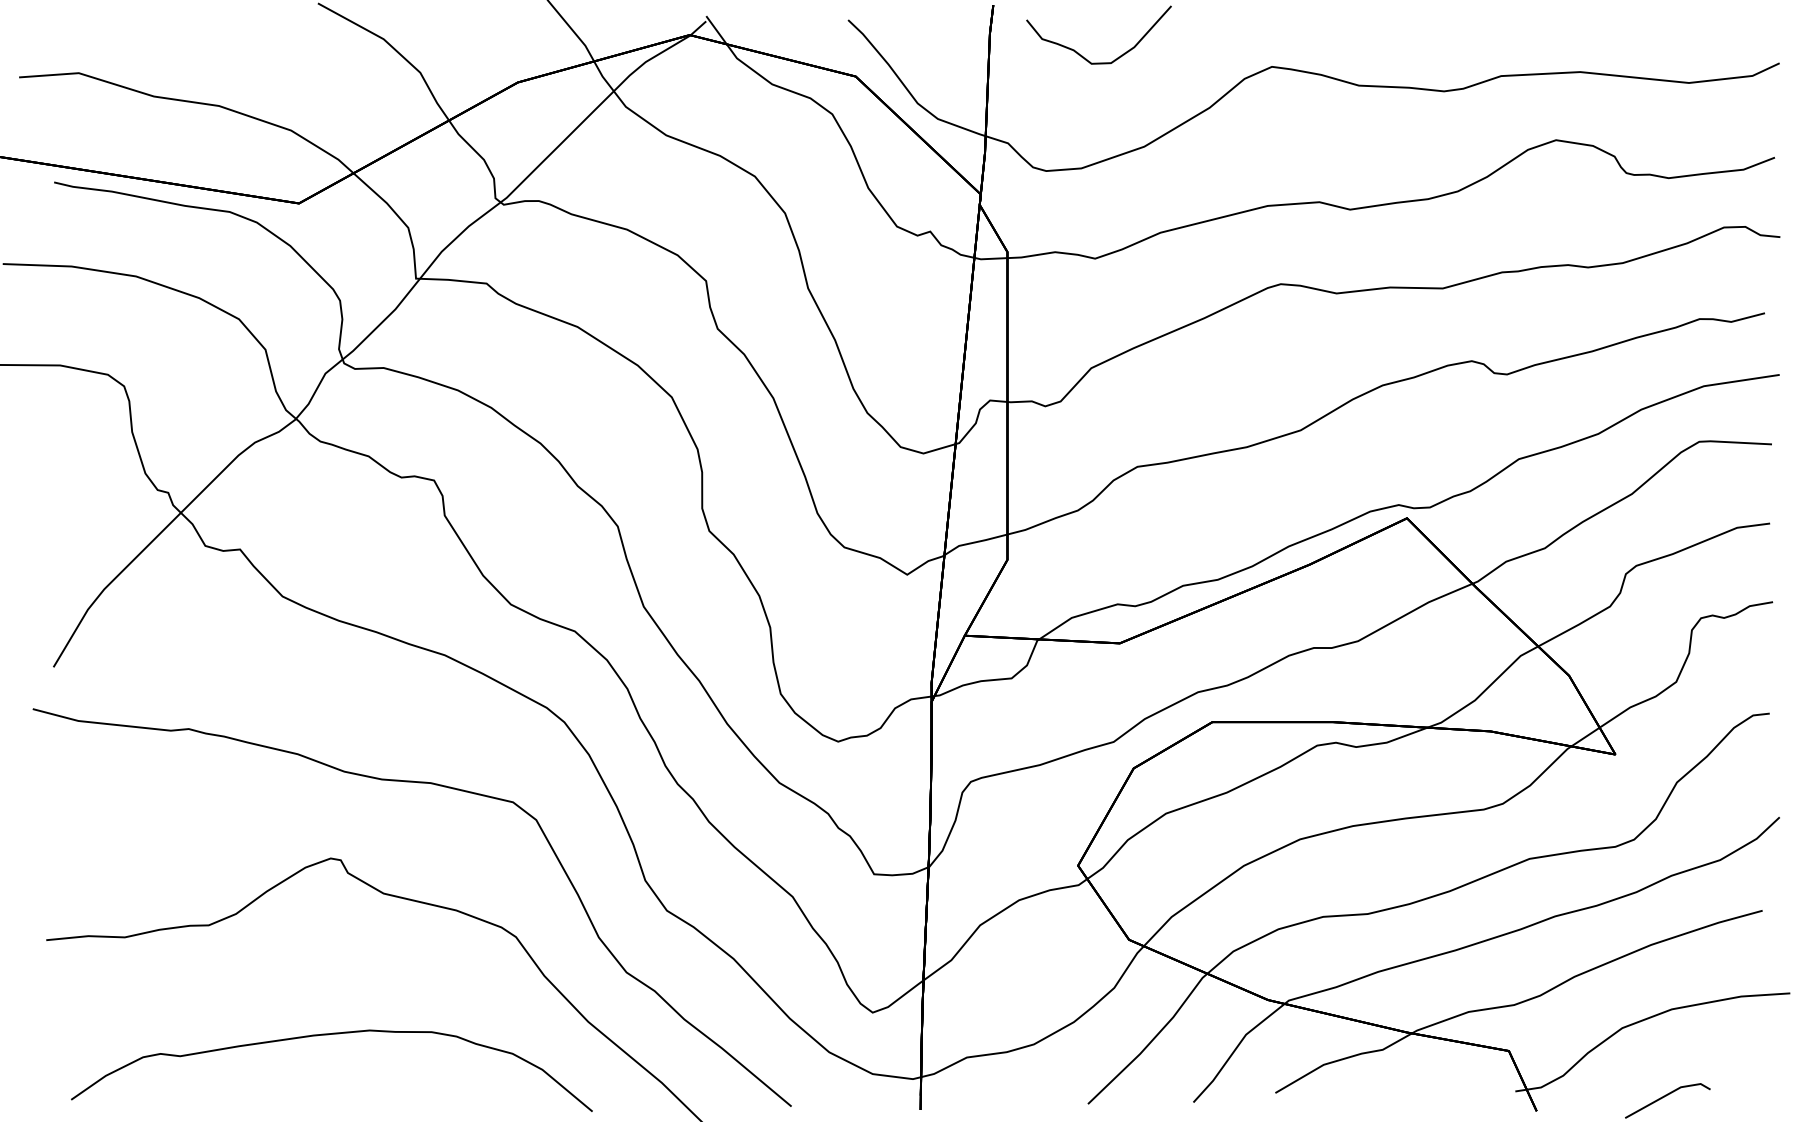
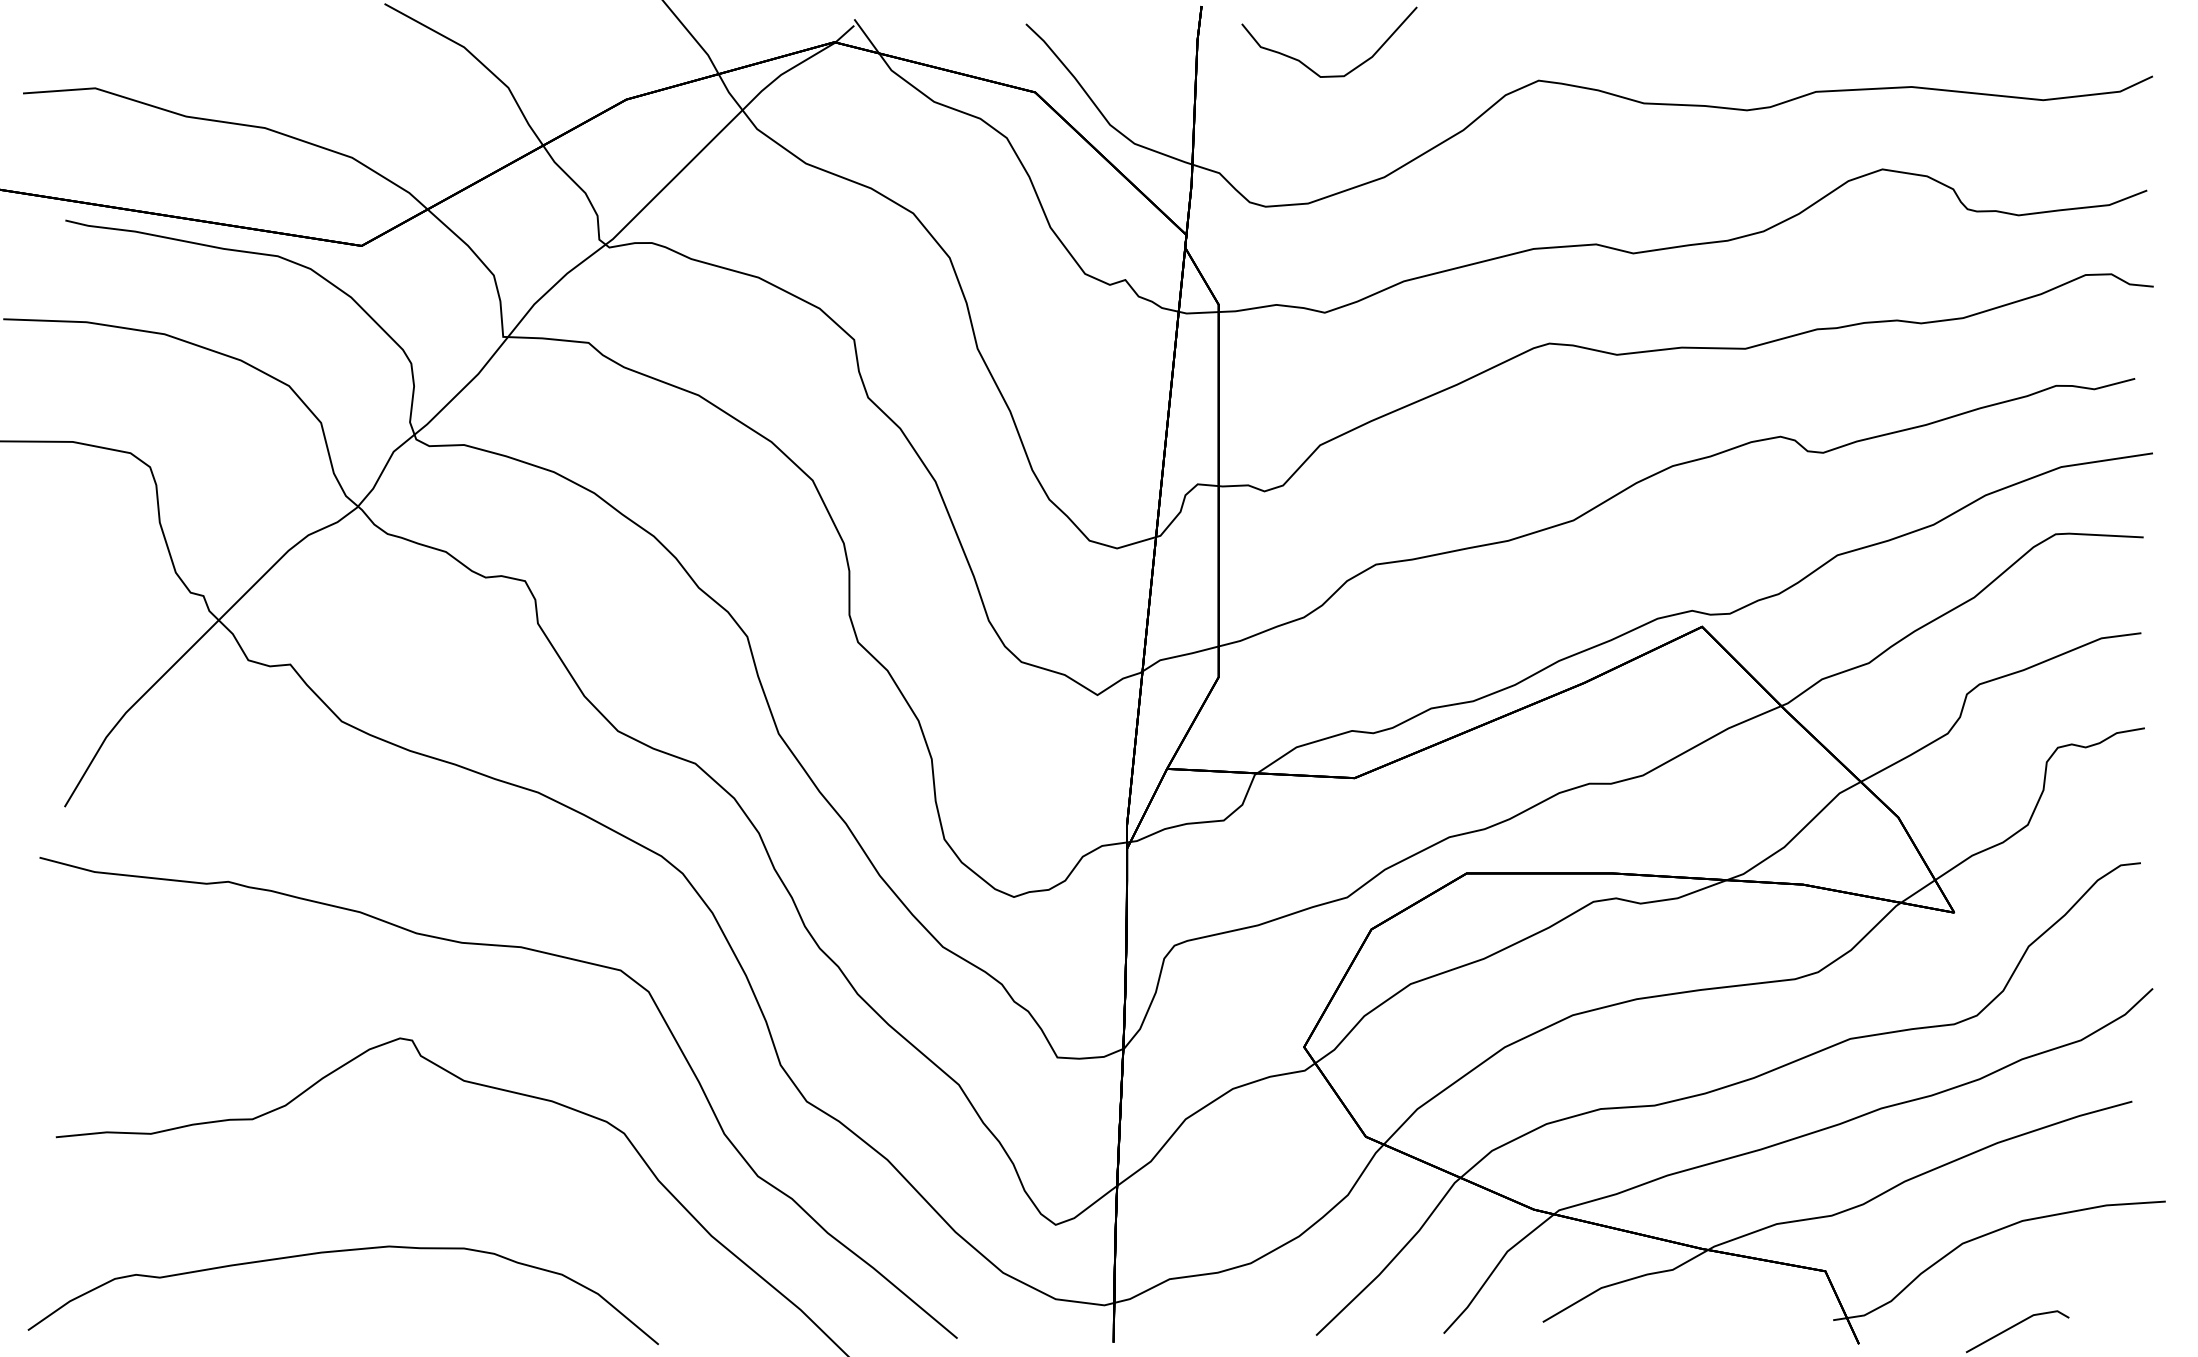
curve: (328, 1035) -> (339, 1252), moved

